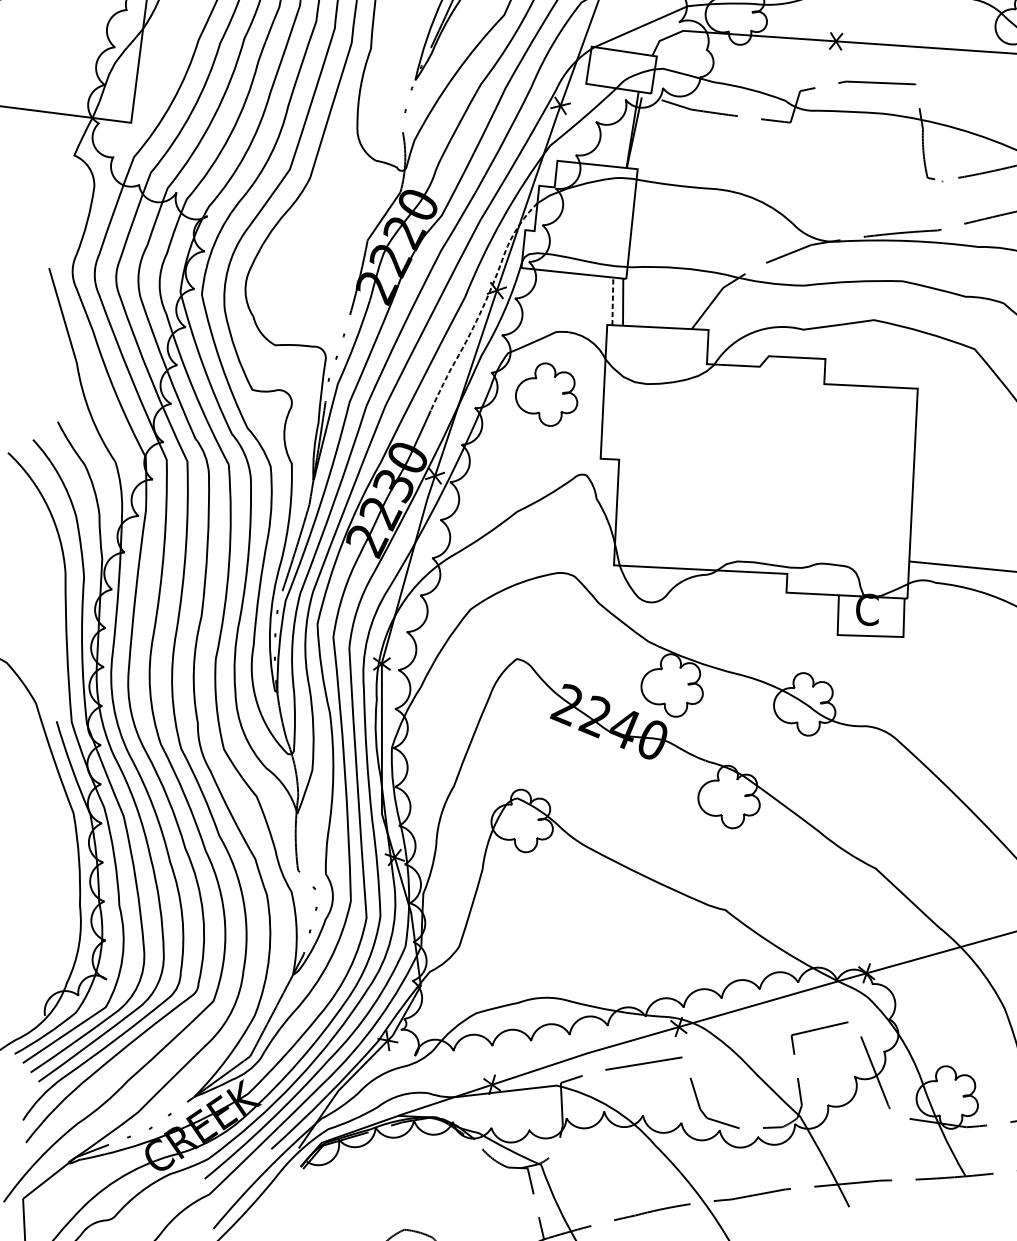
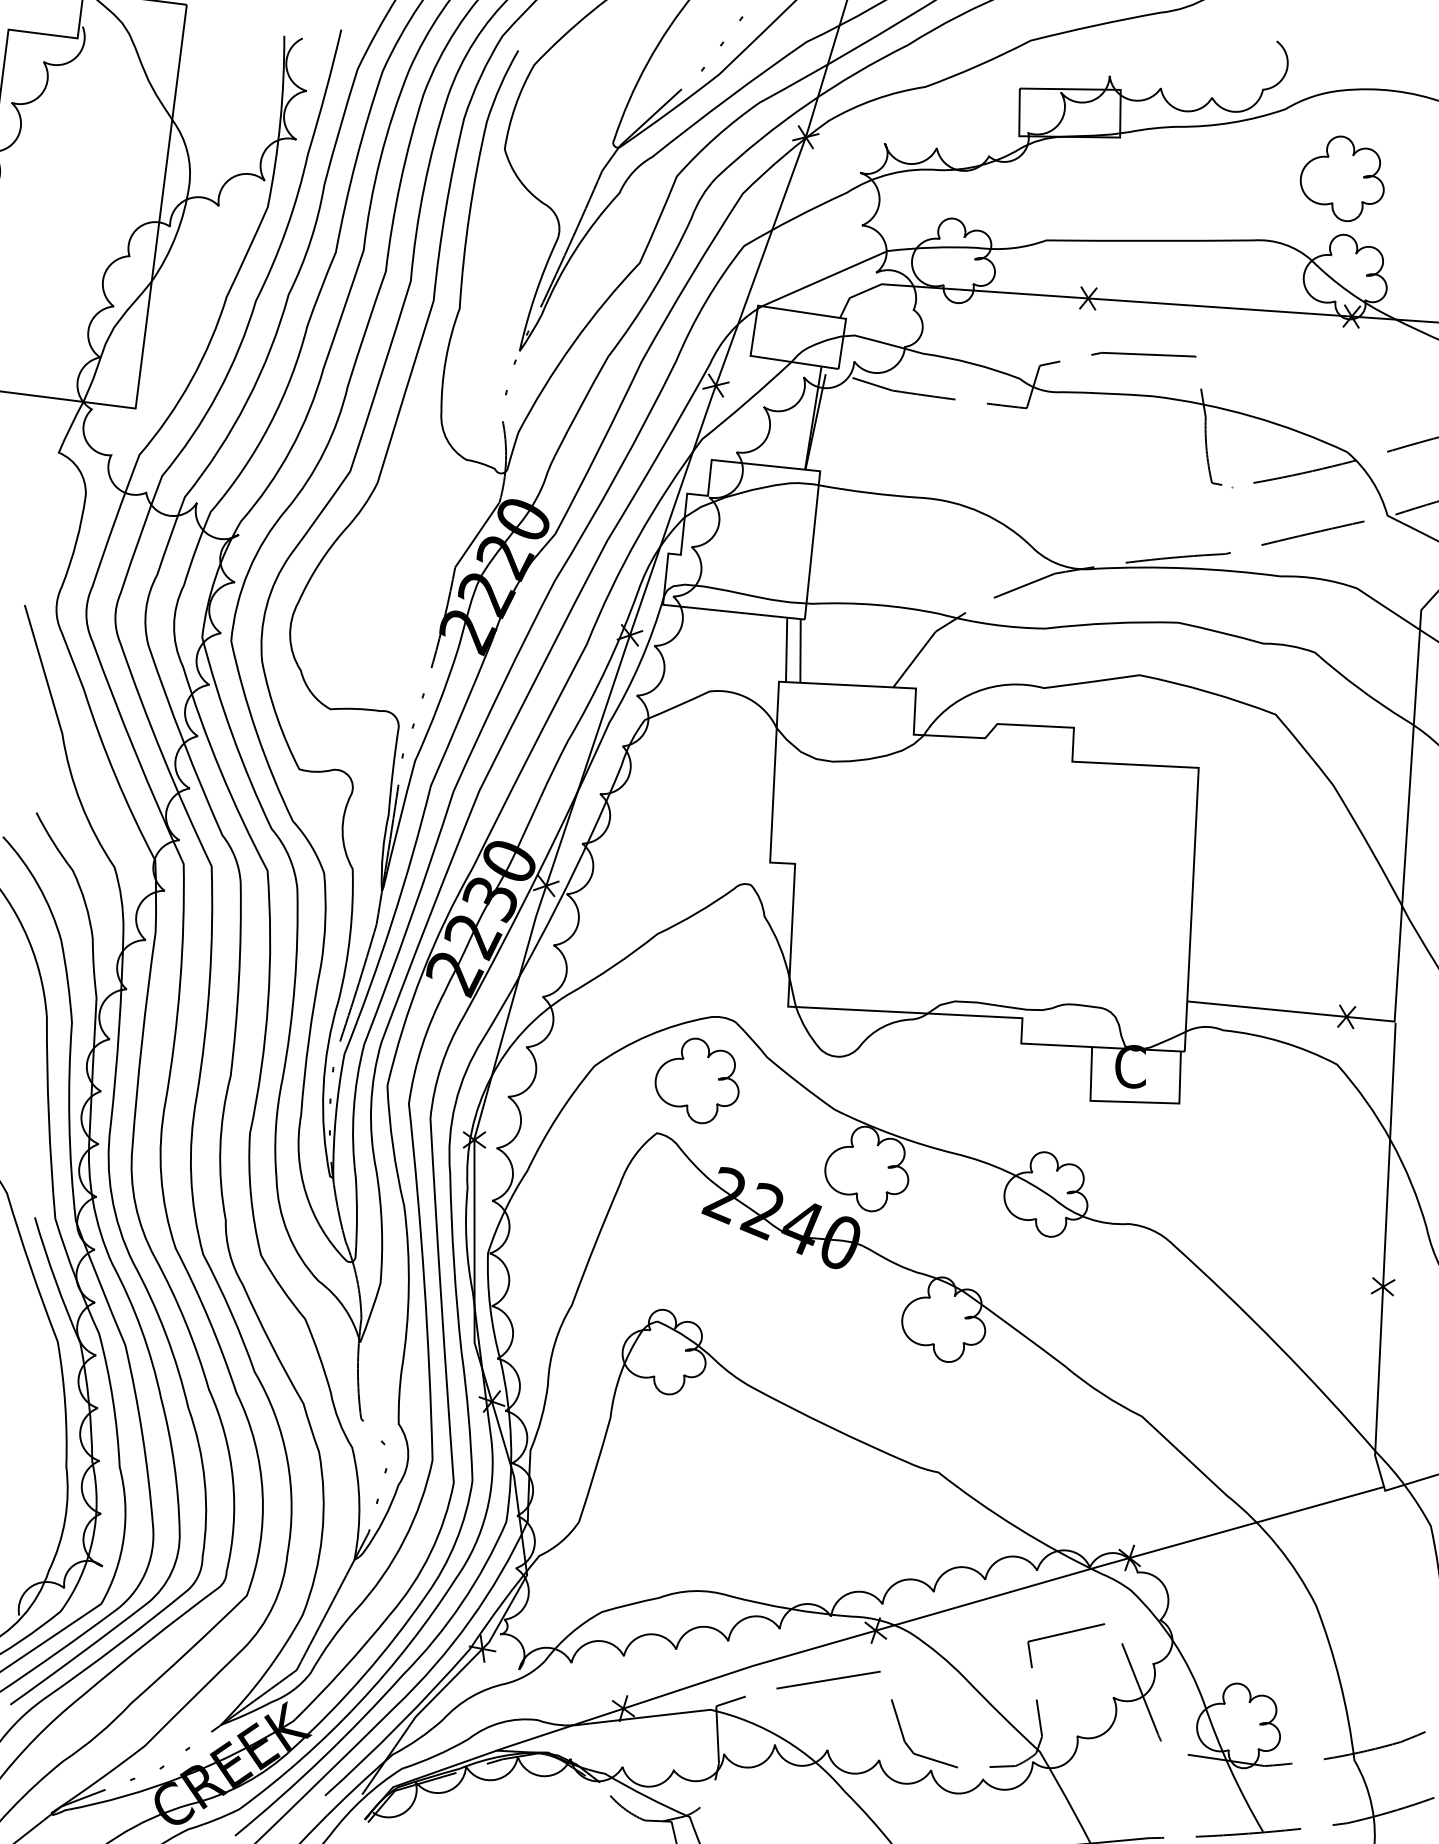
line: (612, 301) -> (786, 649), dashed -> solid
line: (484, 305) -> (612, 655), dashed -> solid
part: (546, 394) -> (696, 1080), moved

